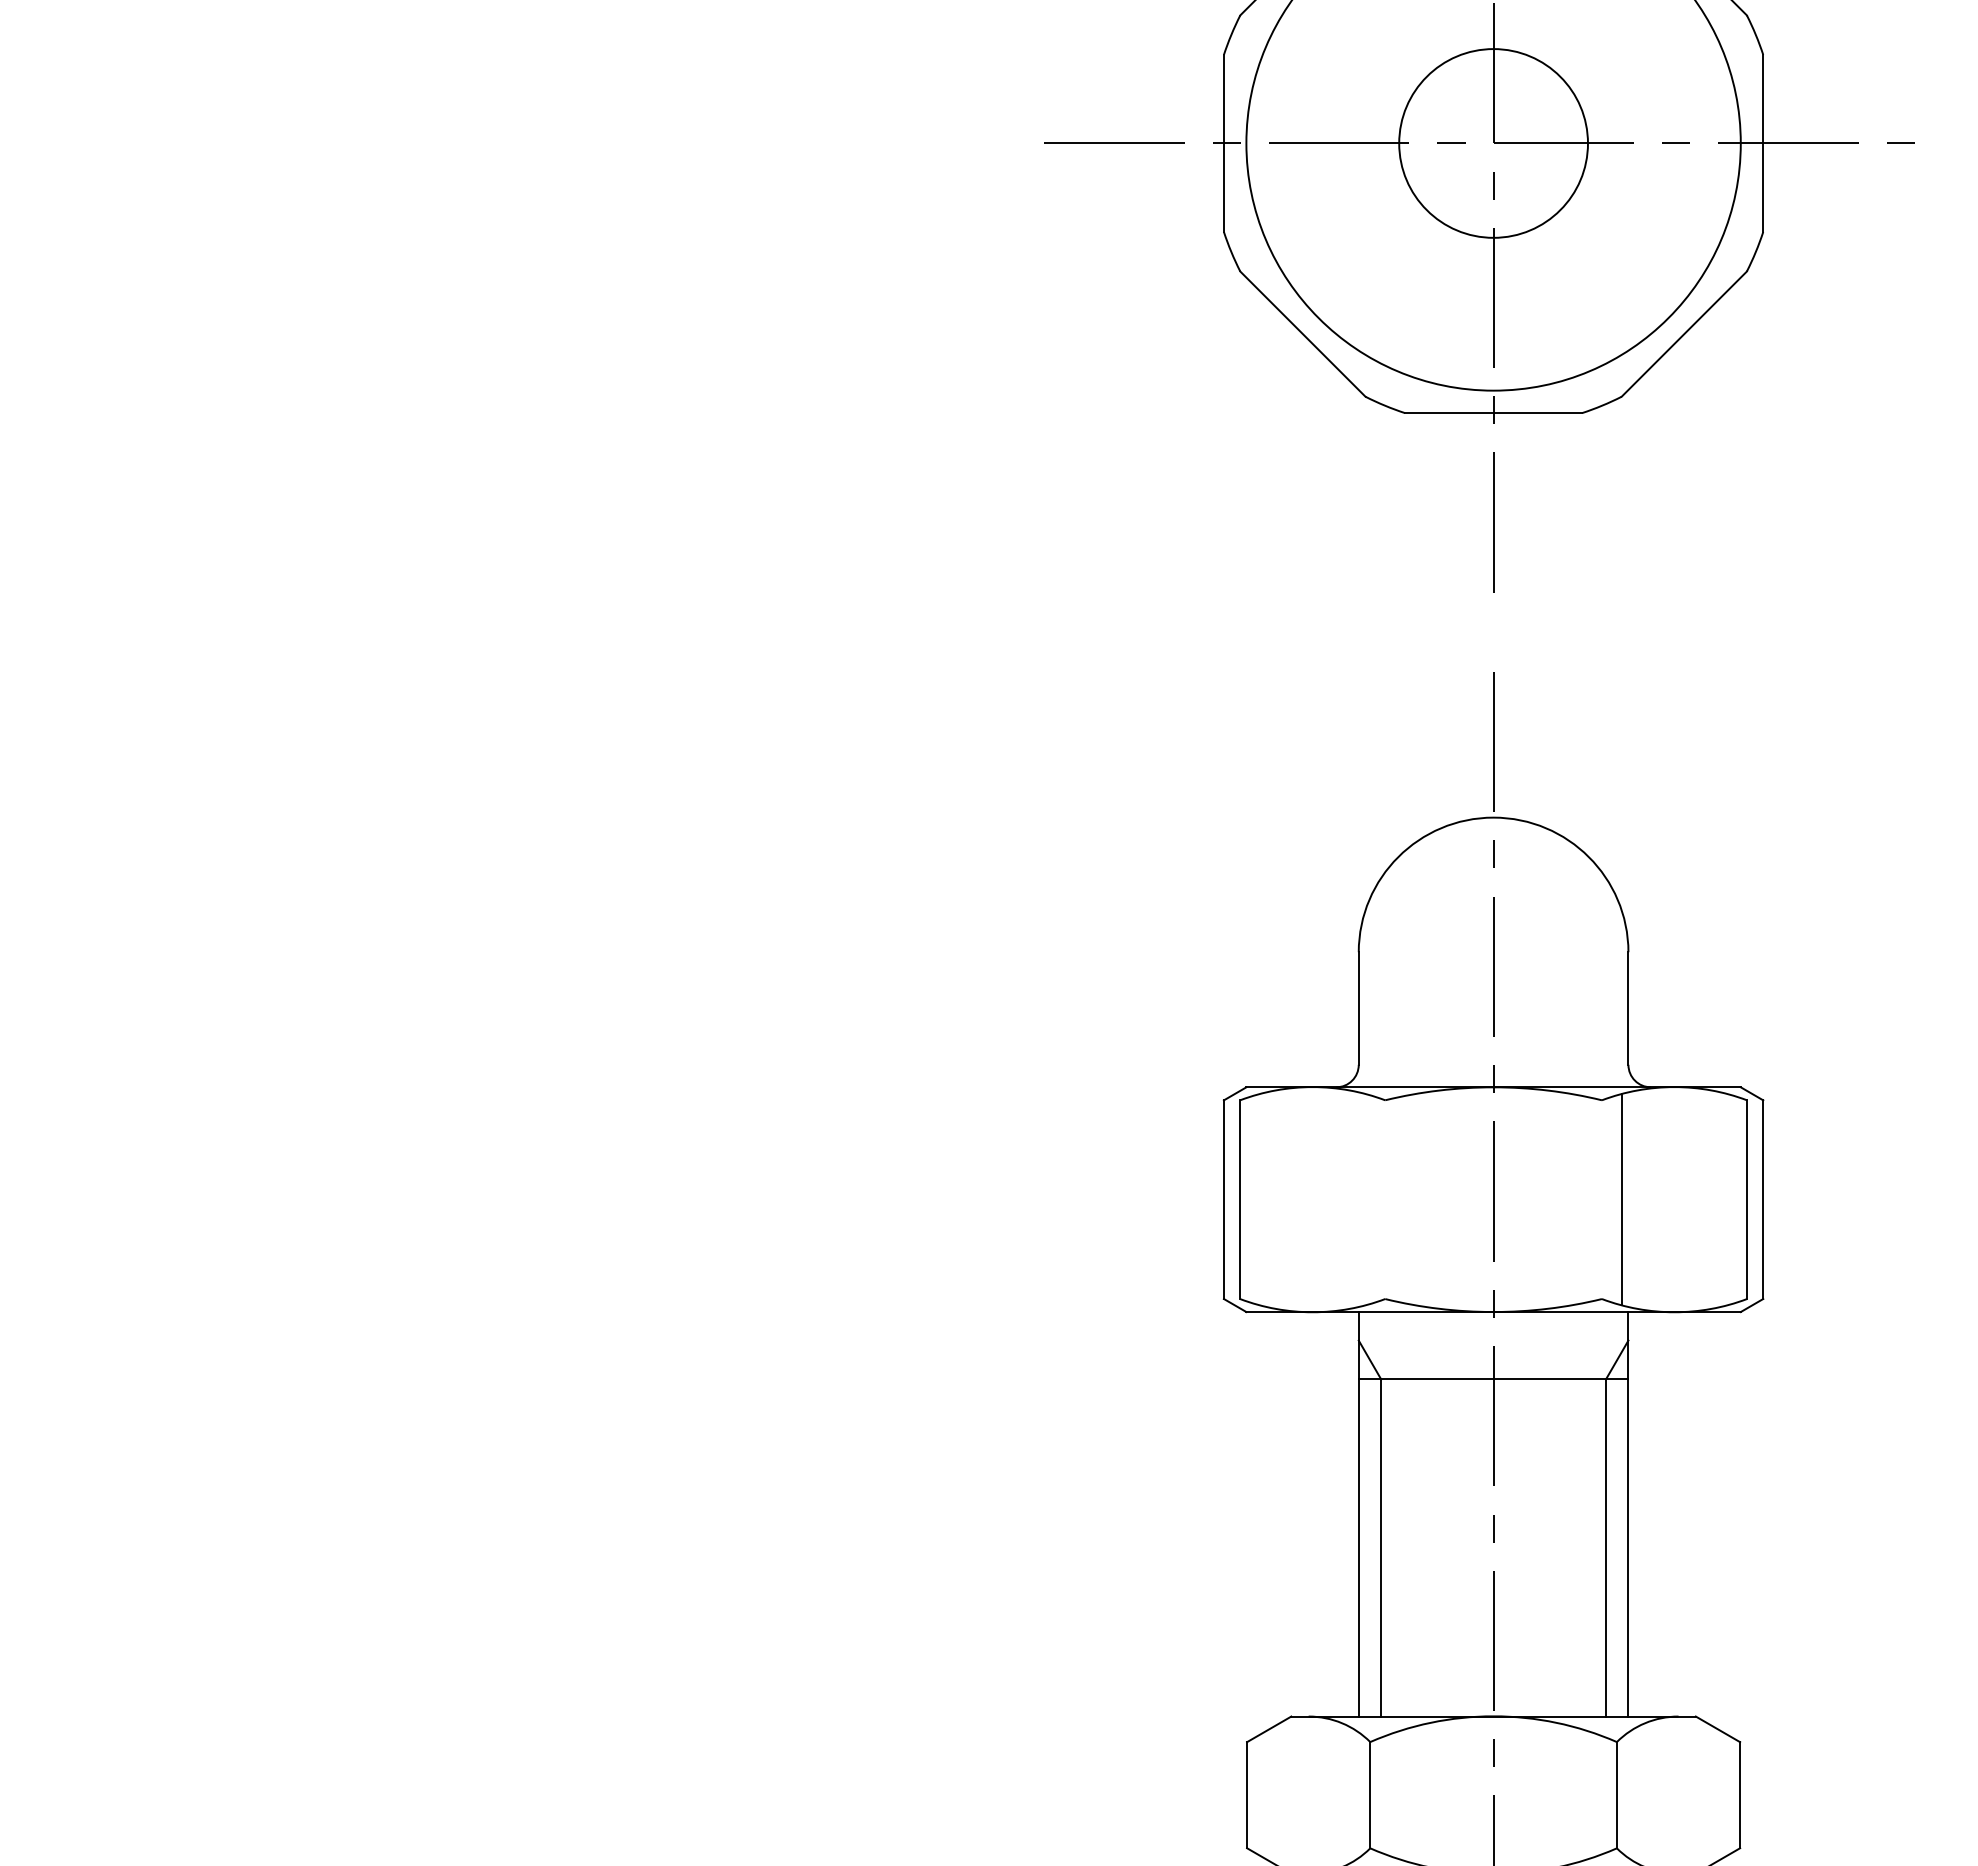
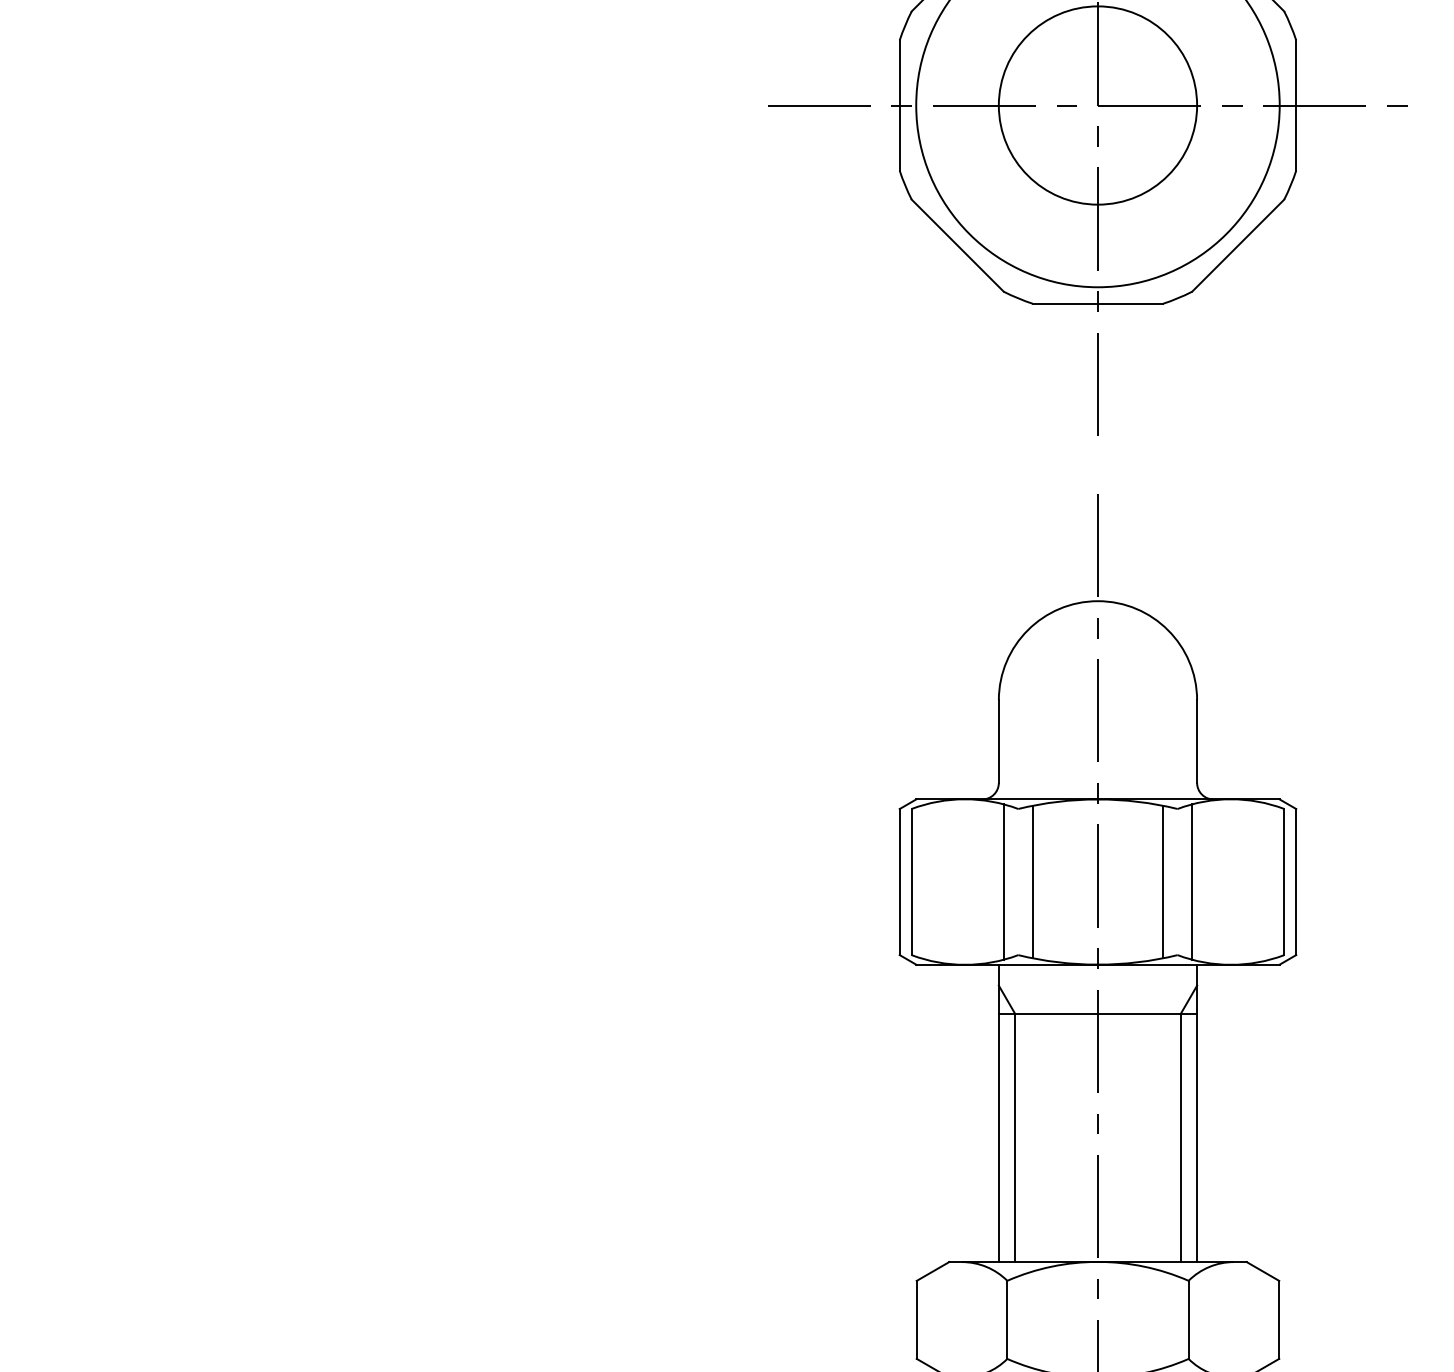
circle: (1493, 143) -> (1097, 105), size x1.43
line: (1365, 1199) -> (1003, 881), added
line: (1405, 1199) -> (1033, 881), added
line: (1582, 1199) -> (1163, 881), added

